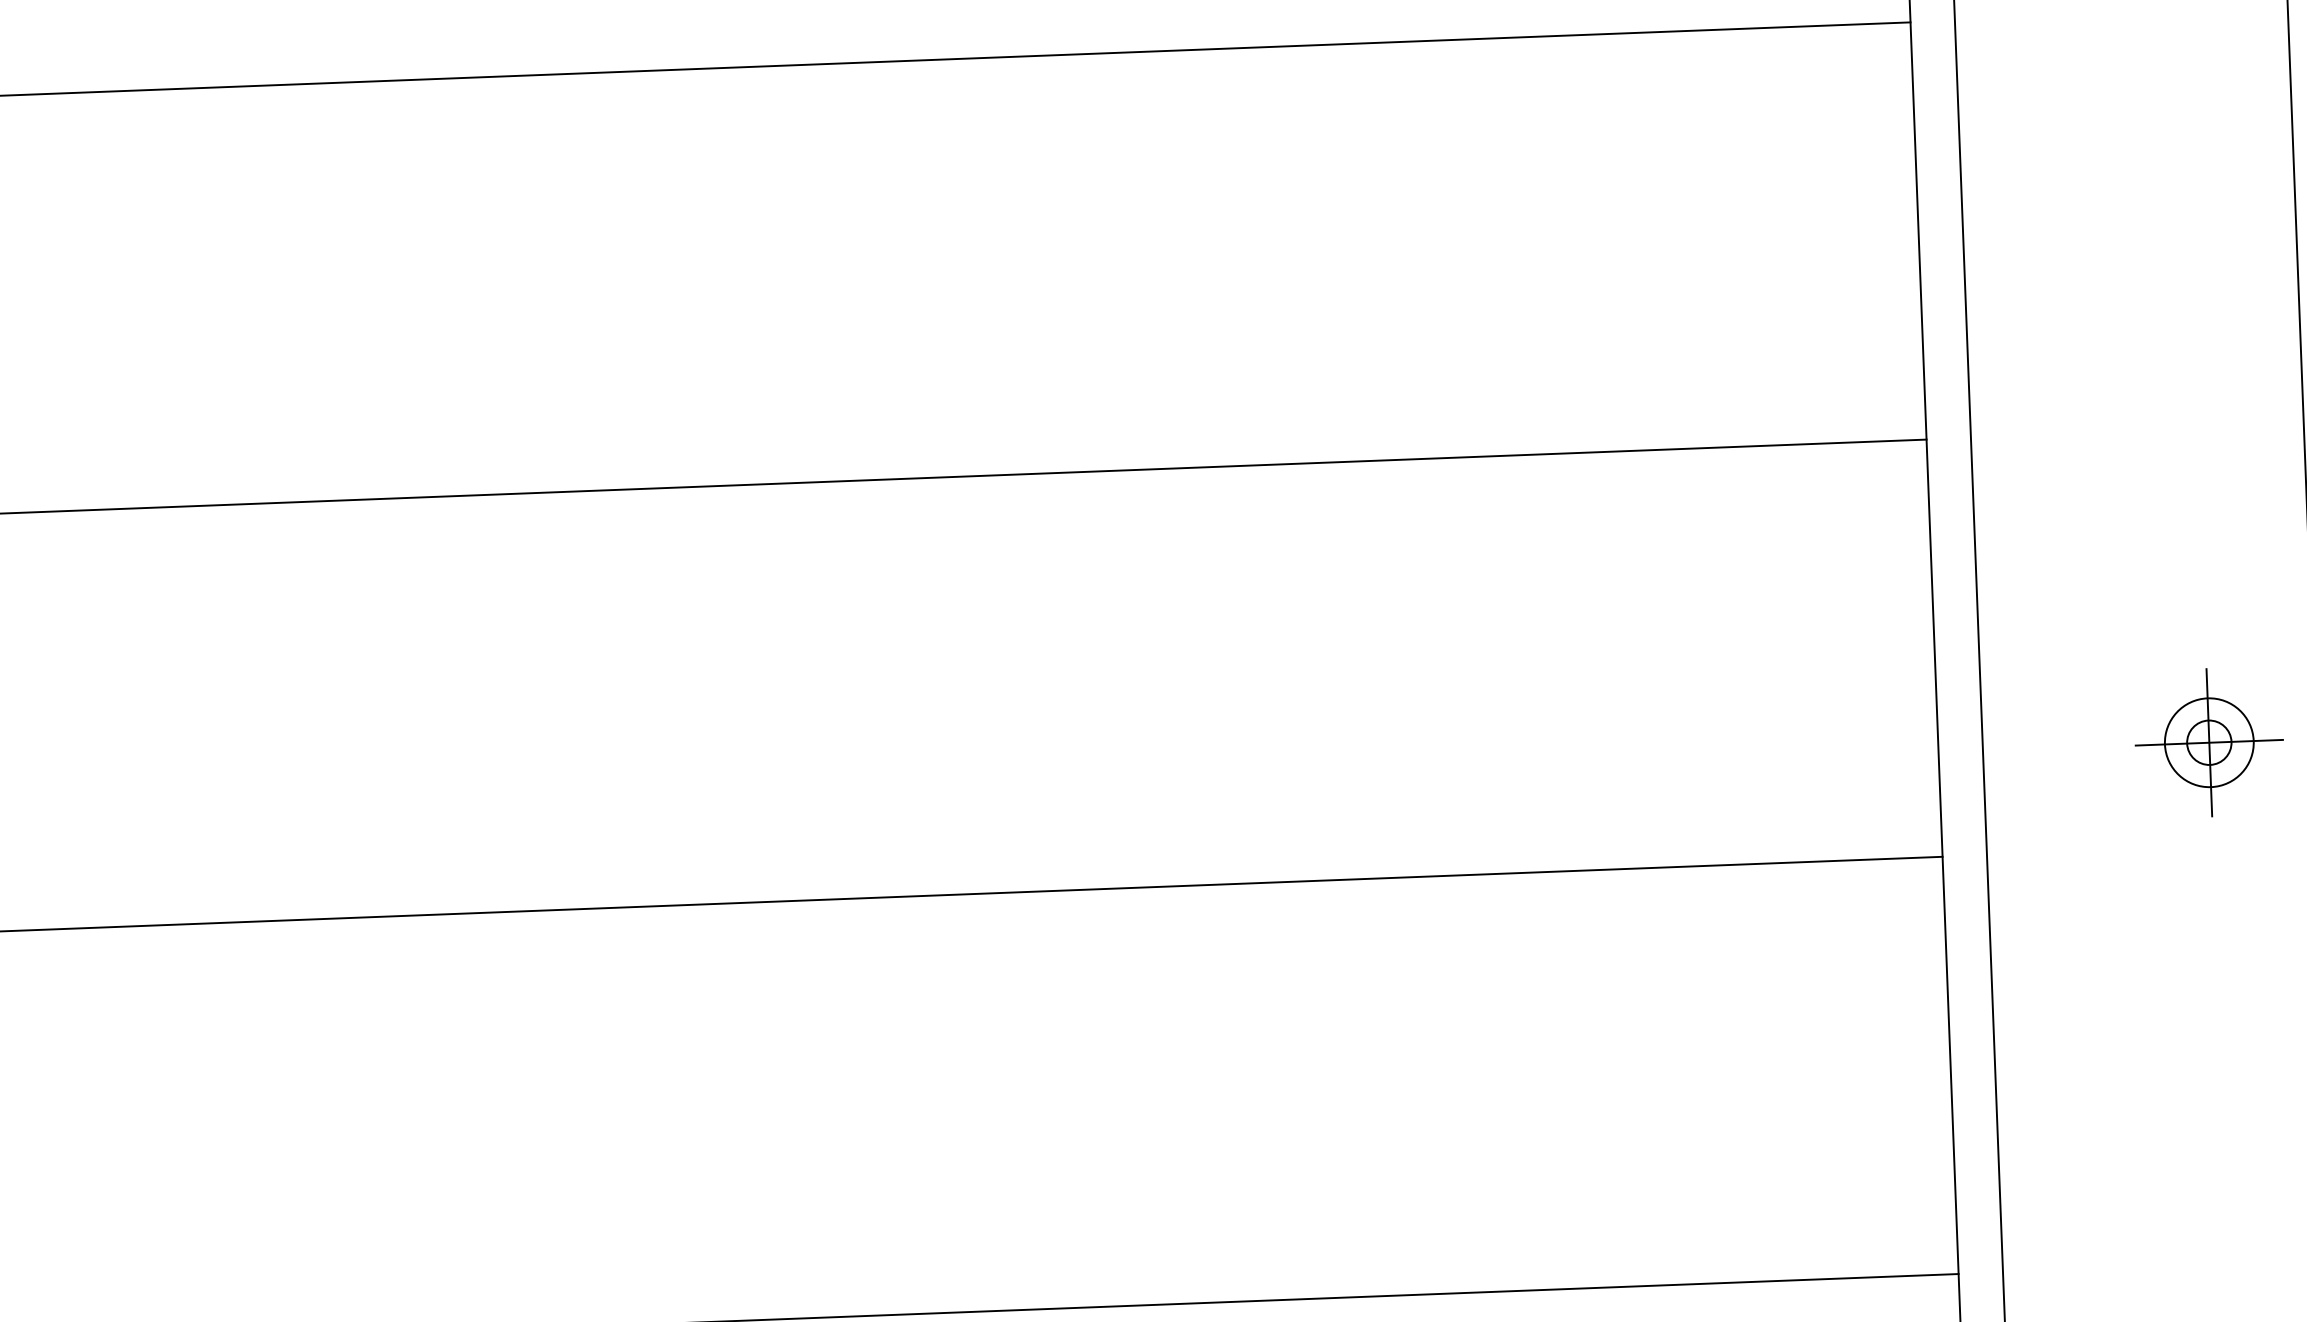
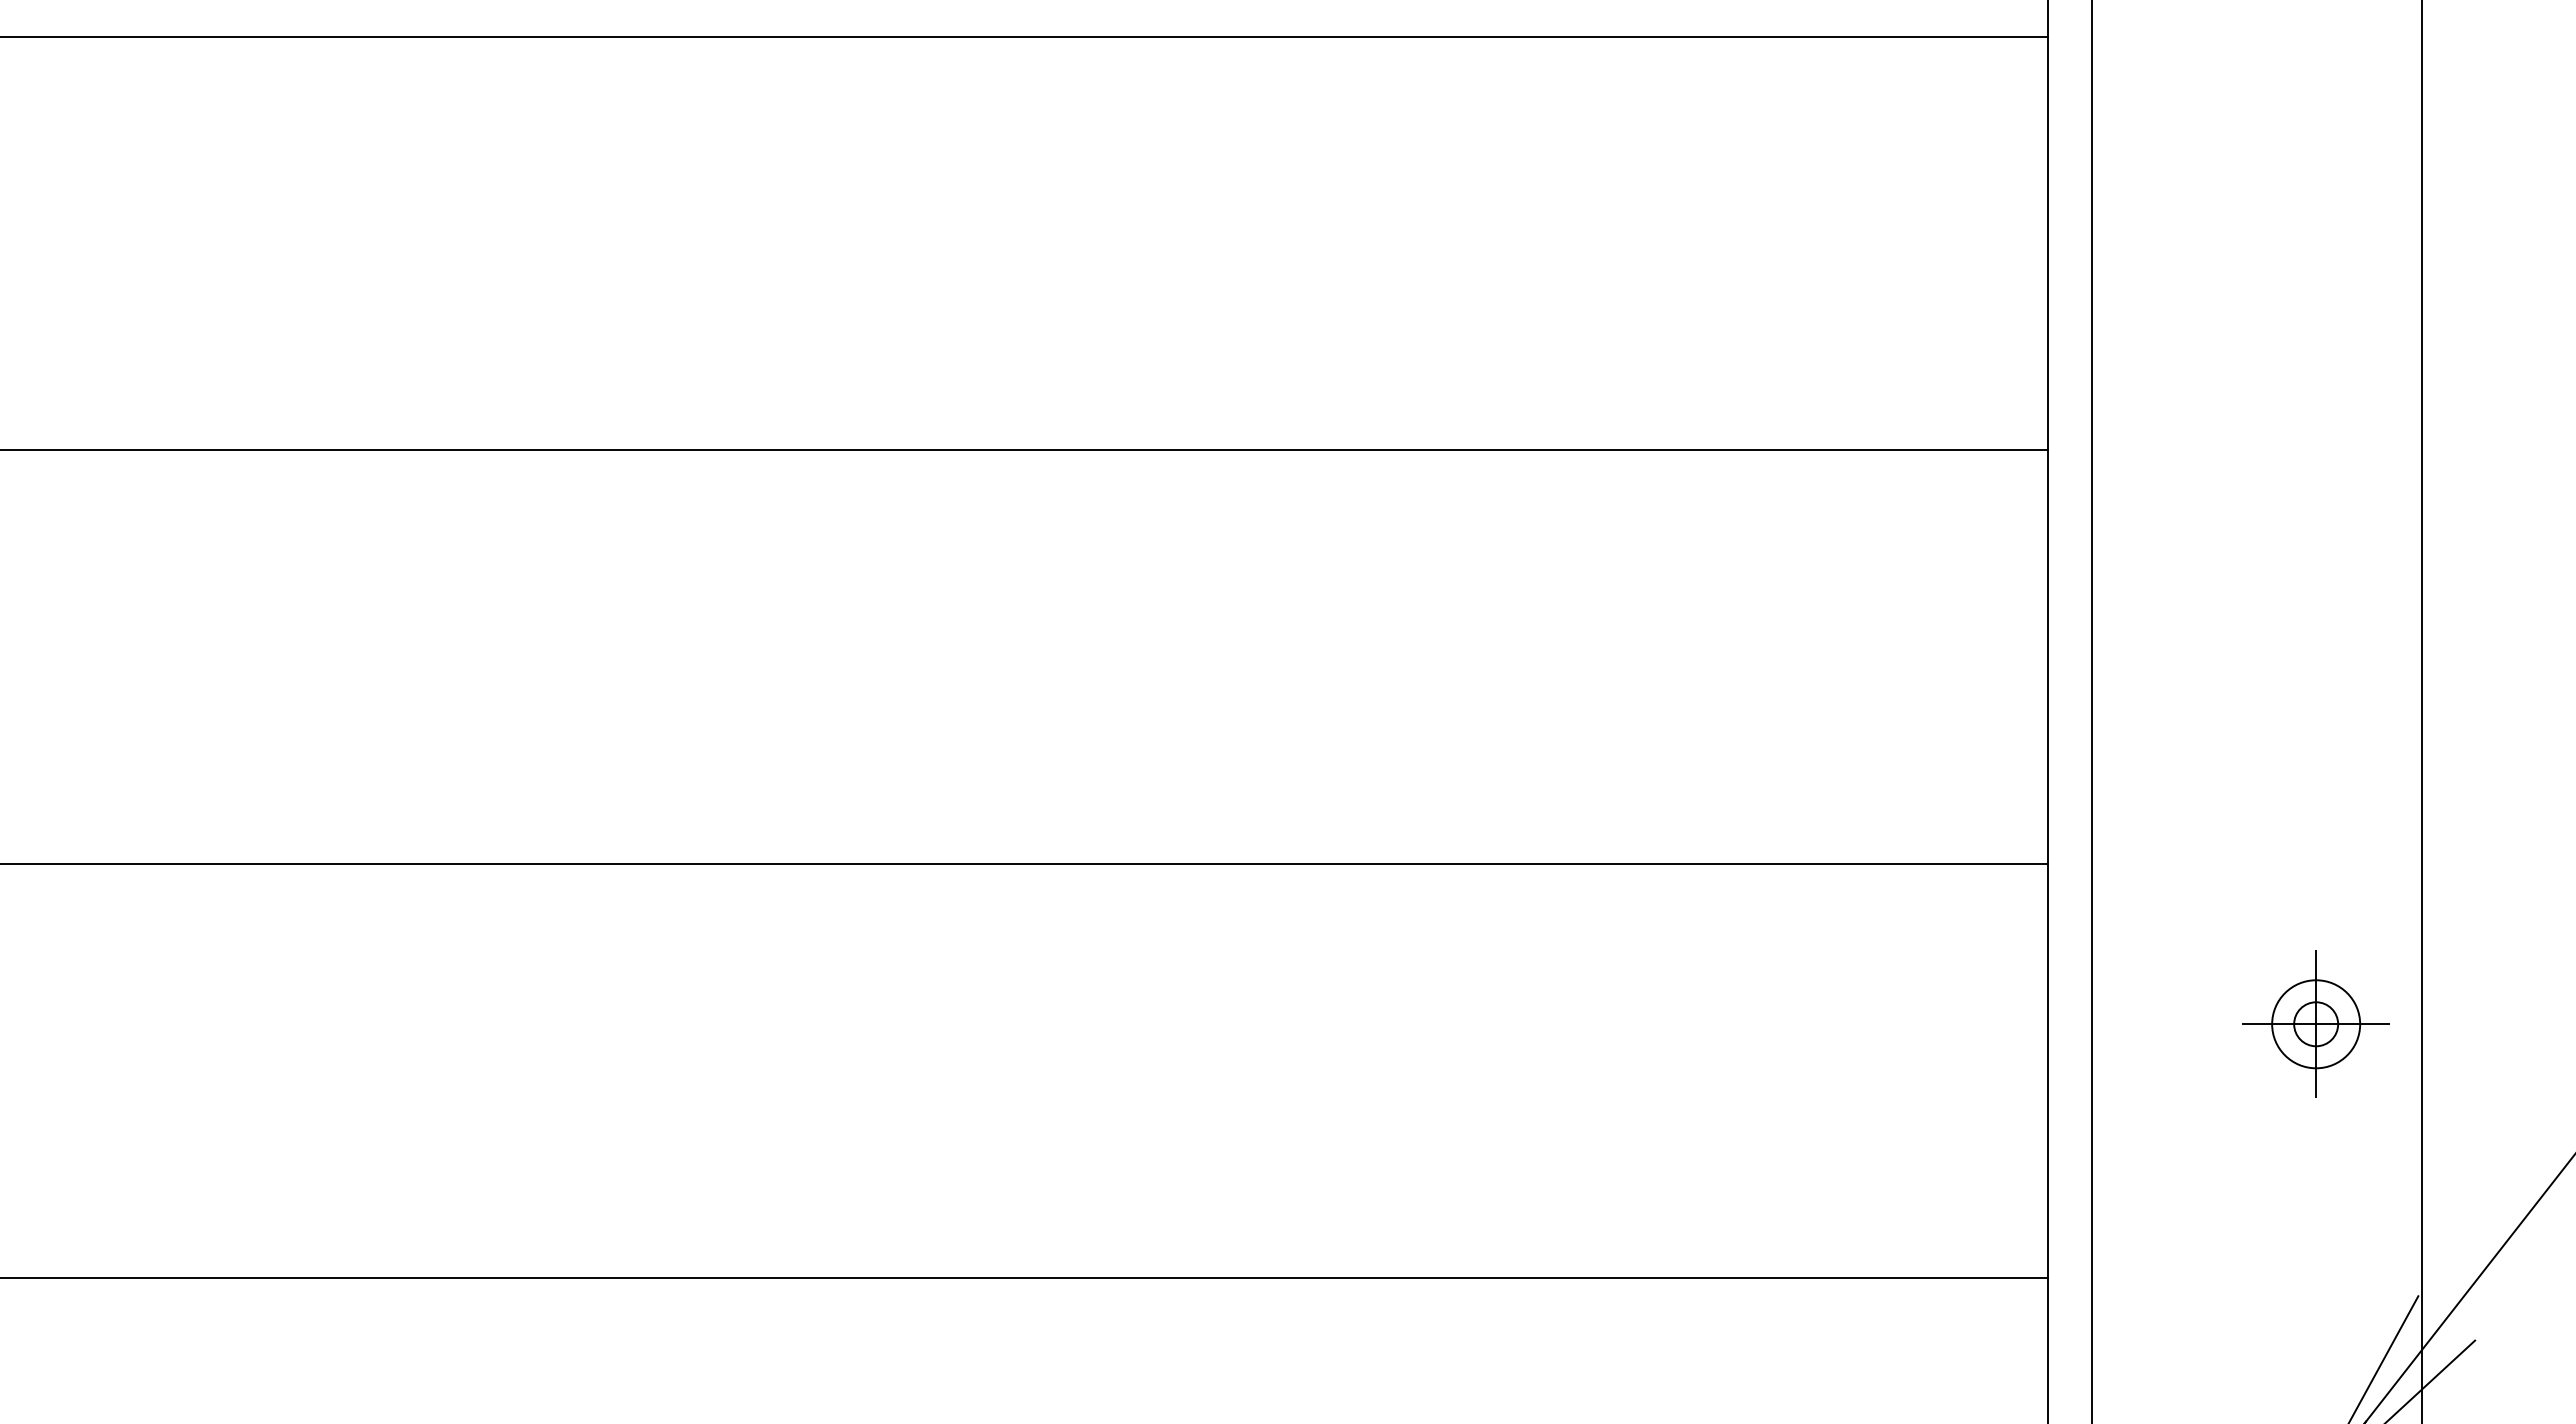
part: (2208, 741) -> (2315, 1023), moved

